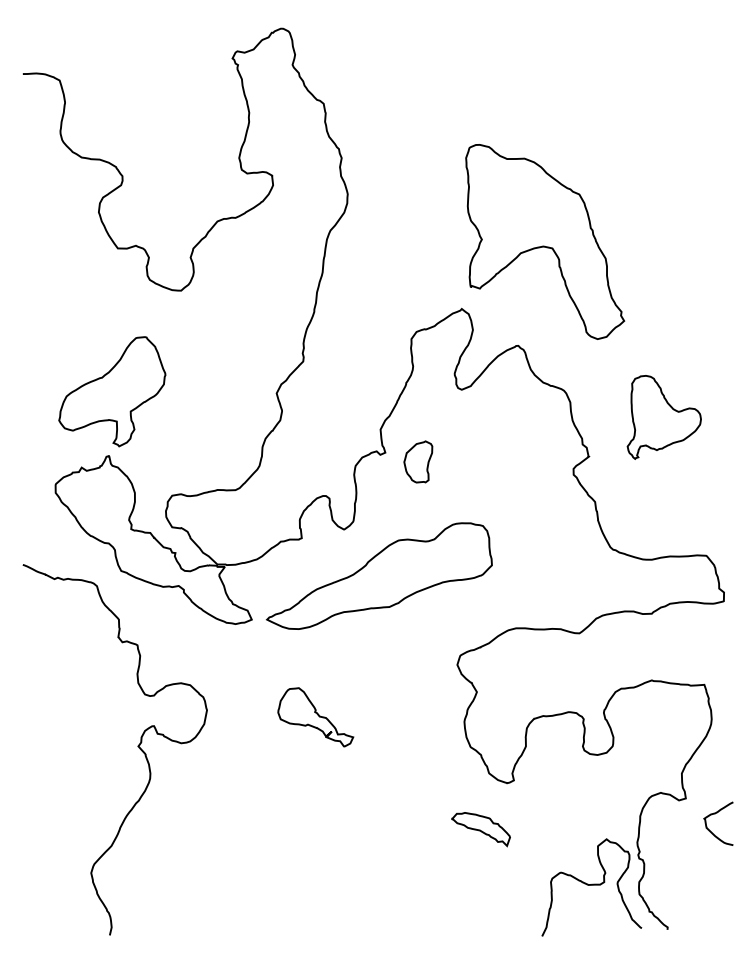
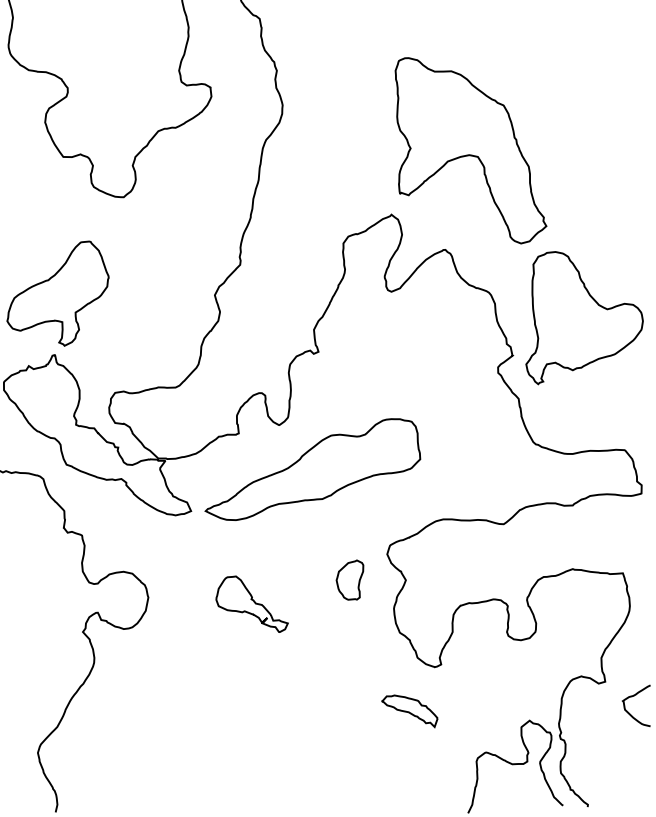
part: (664, 417) -> (584, 318), size x1.67
part: (418, 461) -> (350, 579), moved

